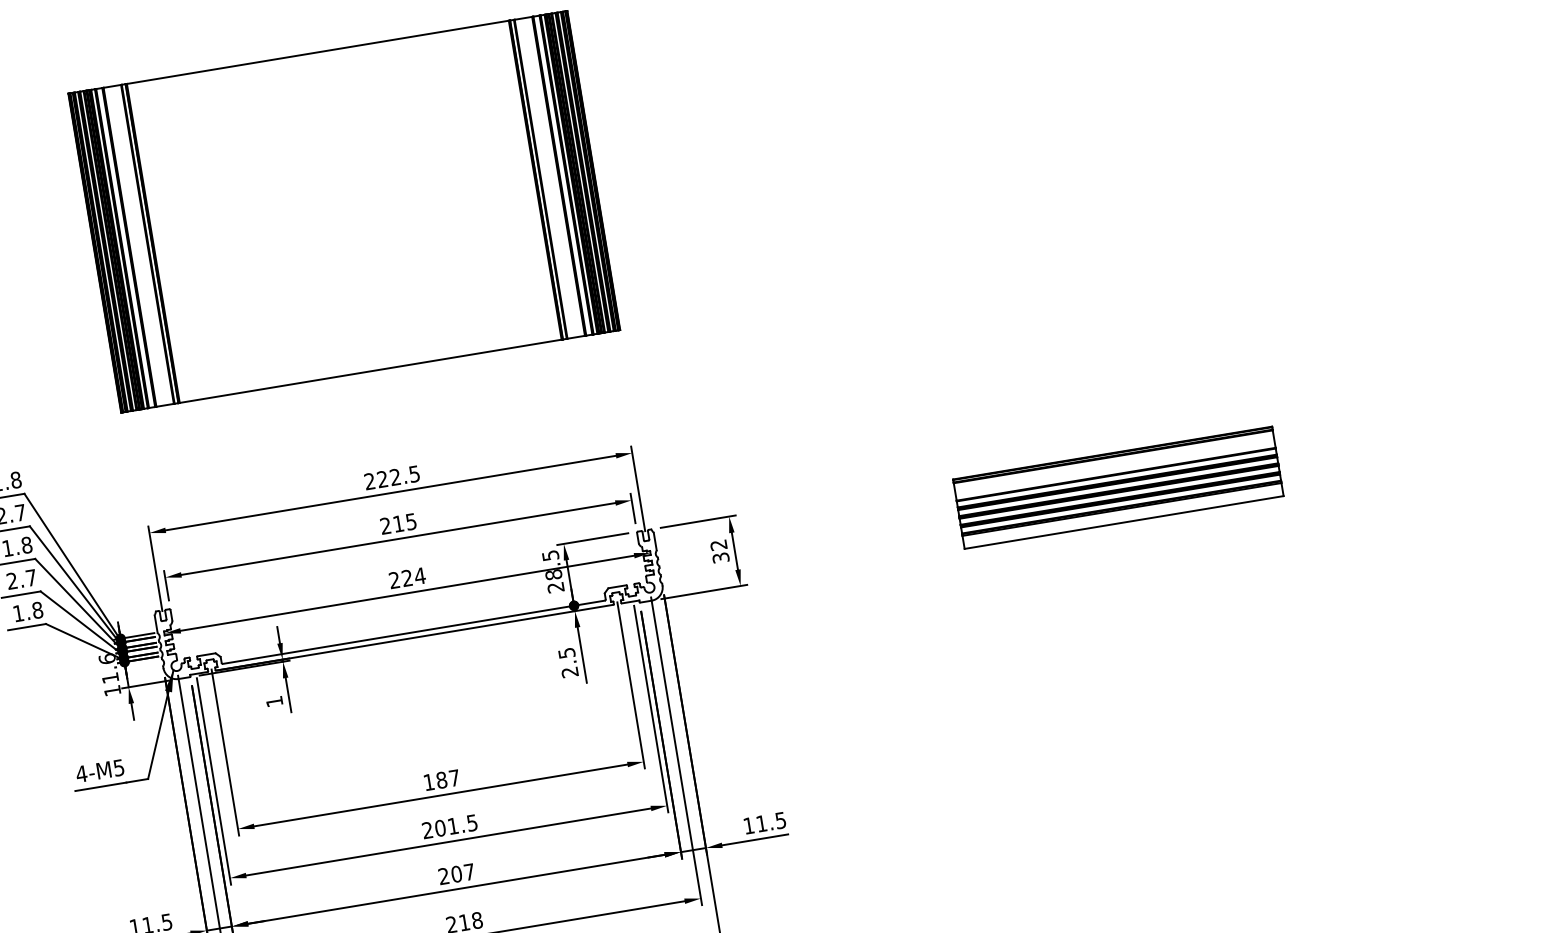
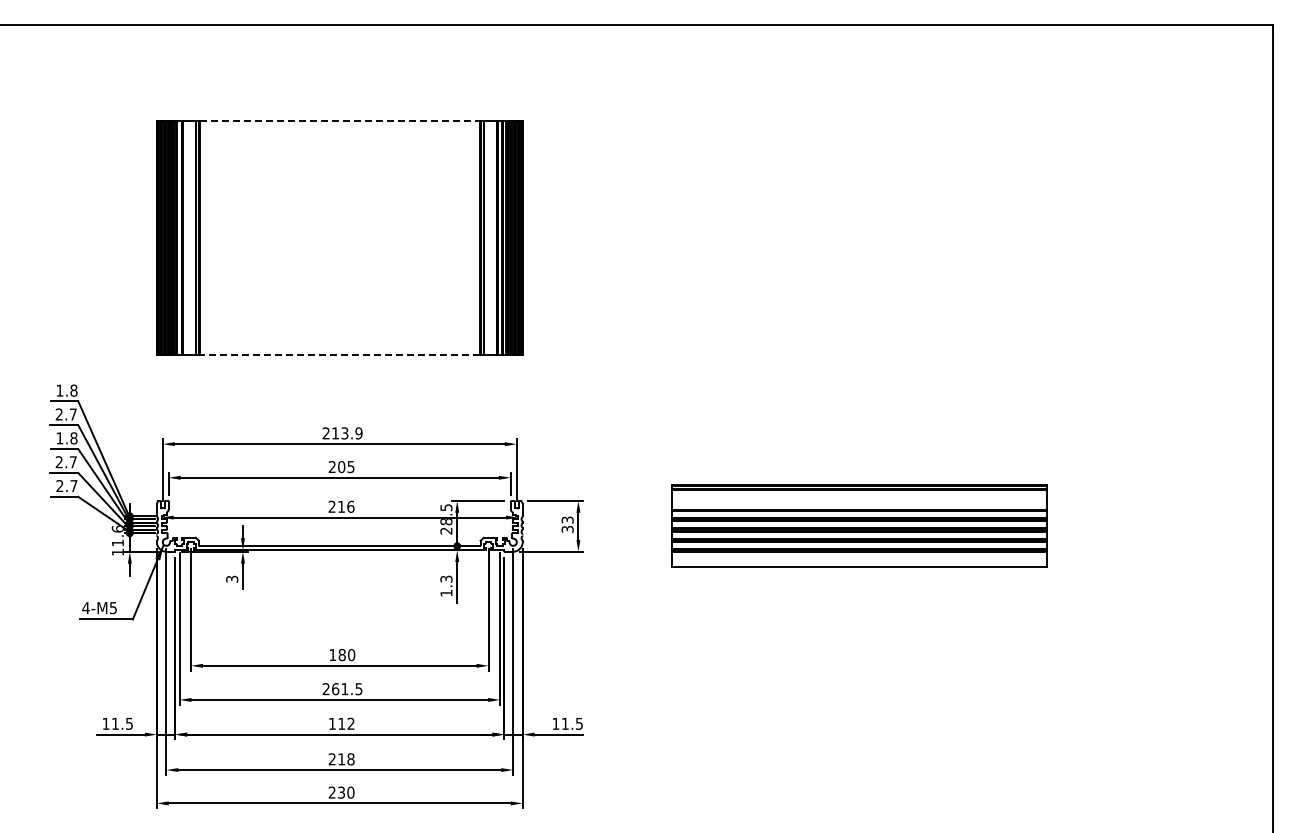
line: (317, 52) -> (339, 121), solid -> dashed
line: (370, 370) -> (339, 354), solid -> dashed
text: (398, 476) -> (347, 433), 222.5 -> 213.9
part: (1118, 488) -> (859, 526), size x1.6
text: (398, 524) -> (341, 467), 215 -> 205
text: (718, 544) -> (567, 519), 32 -> 33
text: (414, 576) -> (346, 506), 224 -> 216
text: (27, 612) -> (66, 486), 1.8 -> 2.7
text: (568, 661) -> (446, 585), 2.5 -> 1.3
text: (274, 700) -> (232, 578), 1 -> 3
text: (454, 778) -> (351, 655), 187 -> 180
text: (440, 827) -> (335, 688), 201.5 -> 261.5
text: (456, 873) -> (341, 723), 207 -> 112

